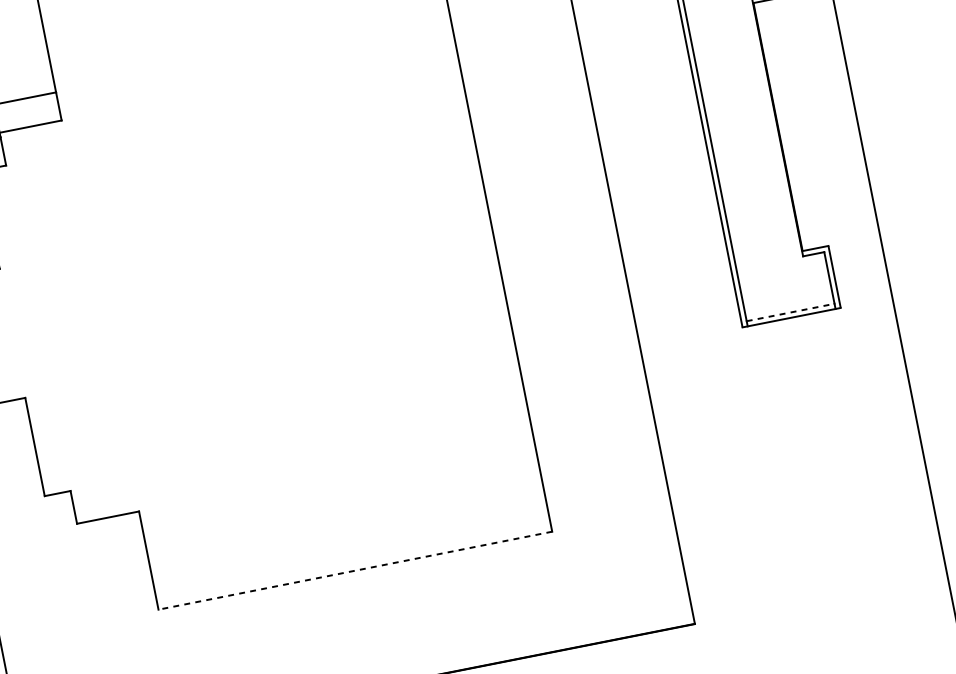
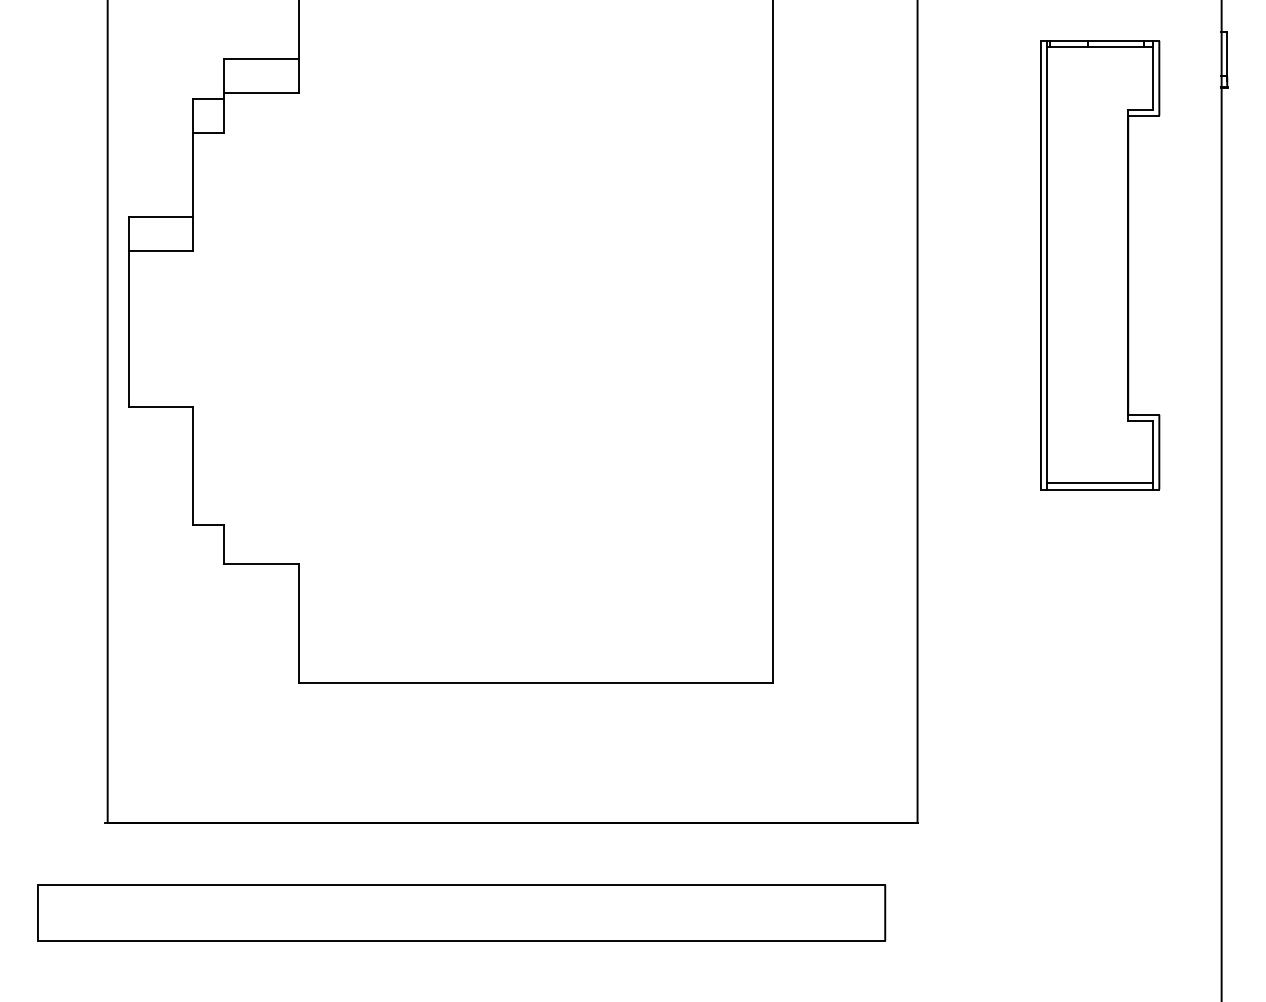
line: (790, 312) -> (1100, 483), dashed -> solid
line: (355, 570) -> (535, 682), dashed -> solid

